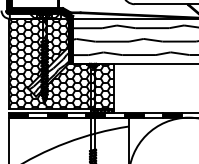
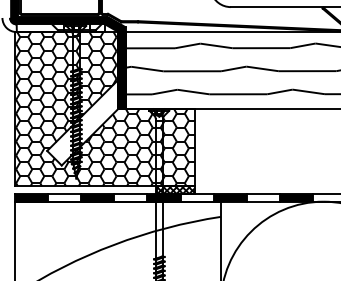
hatch: (48, 70) -> (83, 120), removed

